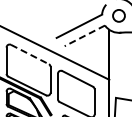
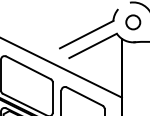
line: (84, 35) -> (92, 45), dashed -> solid
line: (30, 54) -> (29, 67), dashed -> solid

